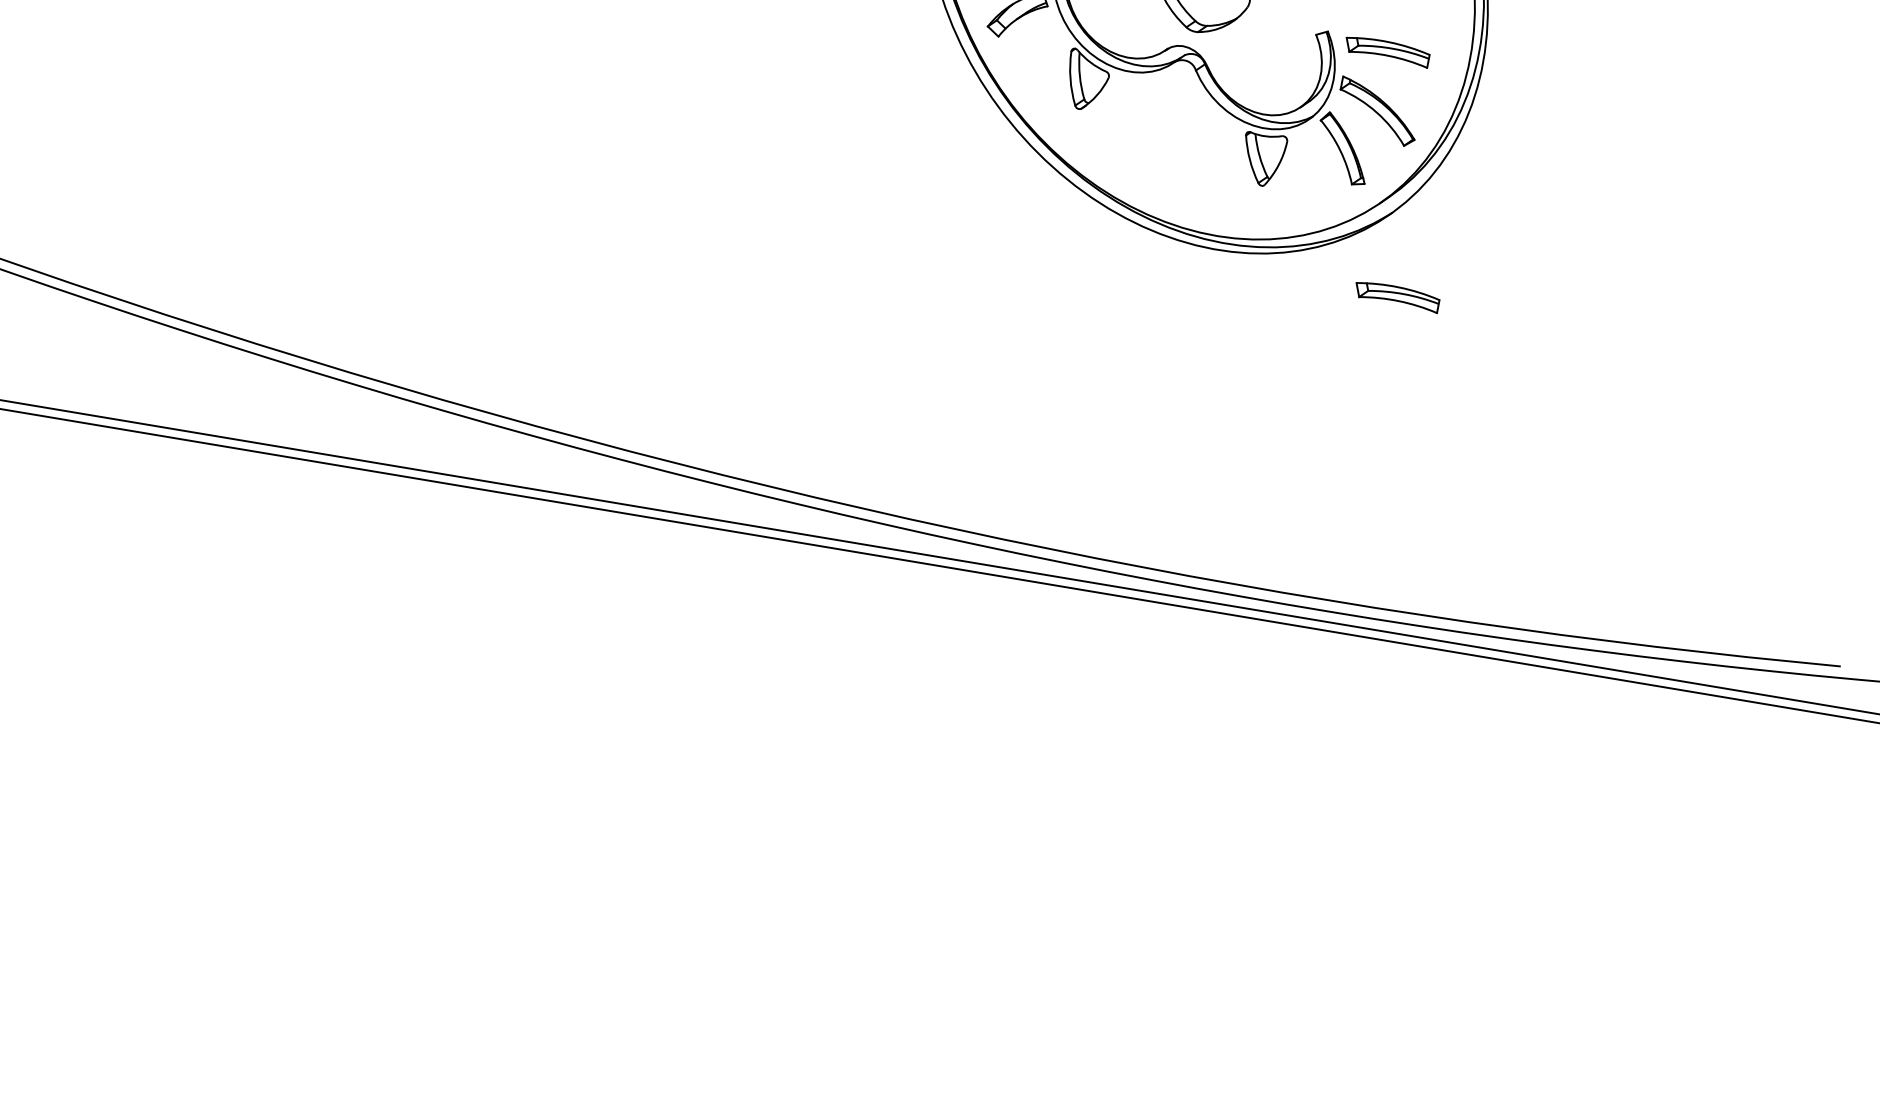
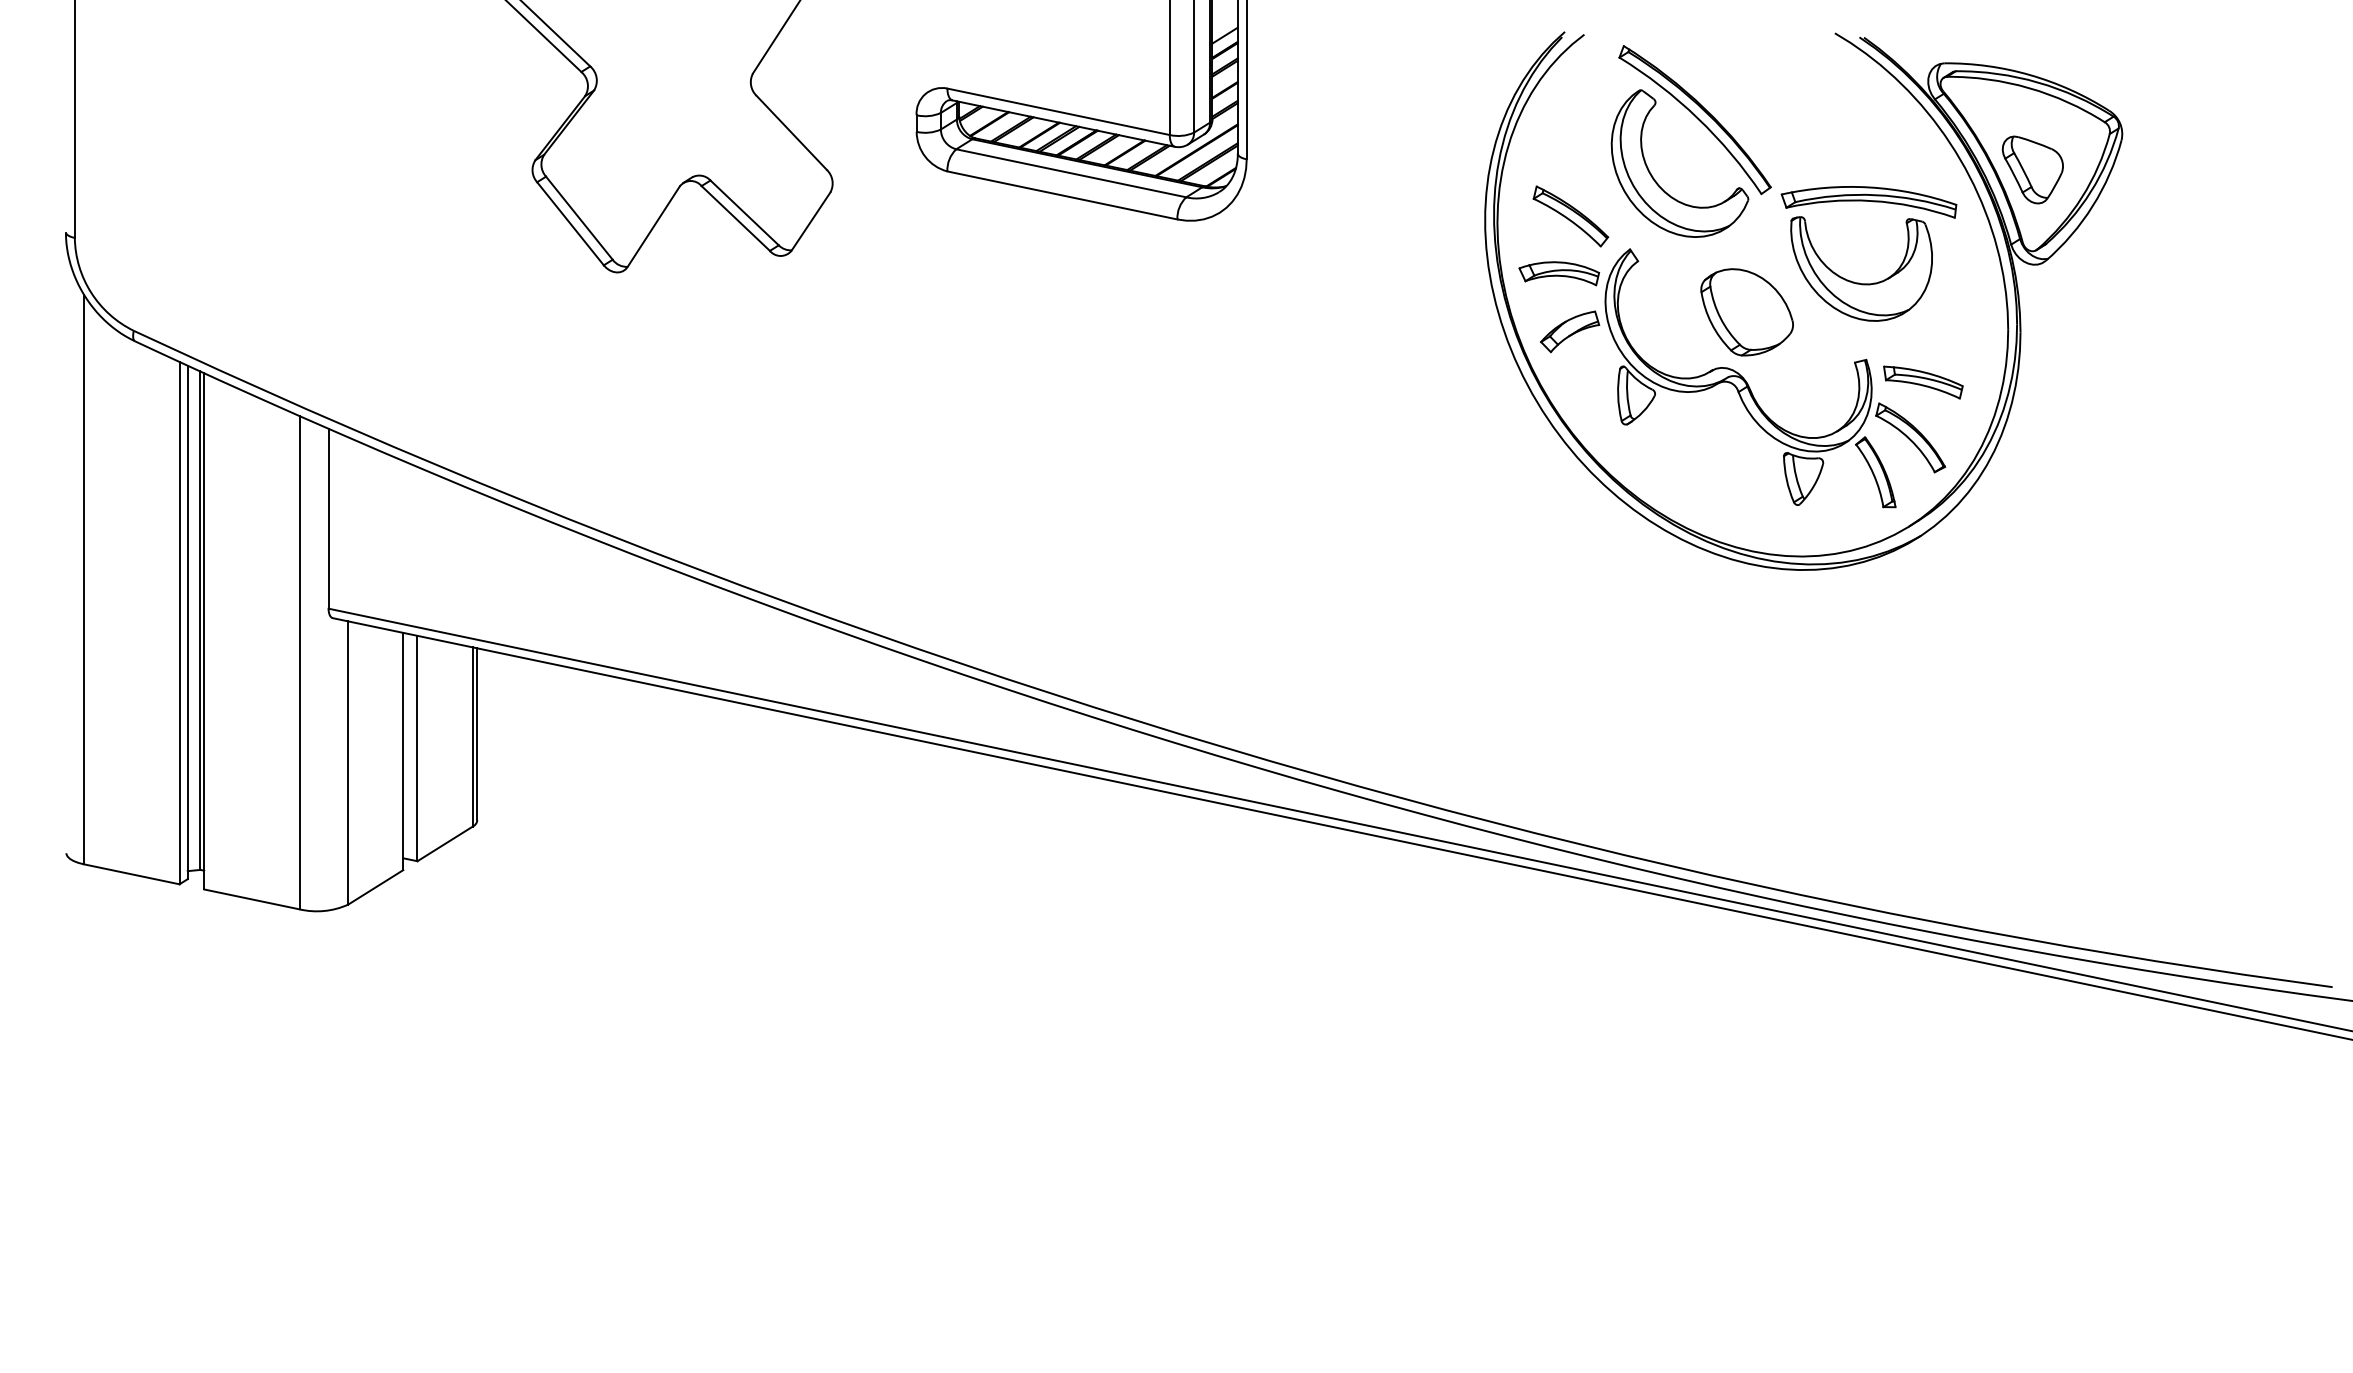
part: (1398, 297) -> (1923, 617), removed

